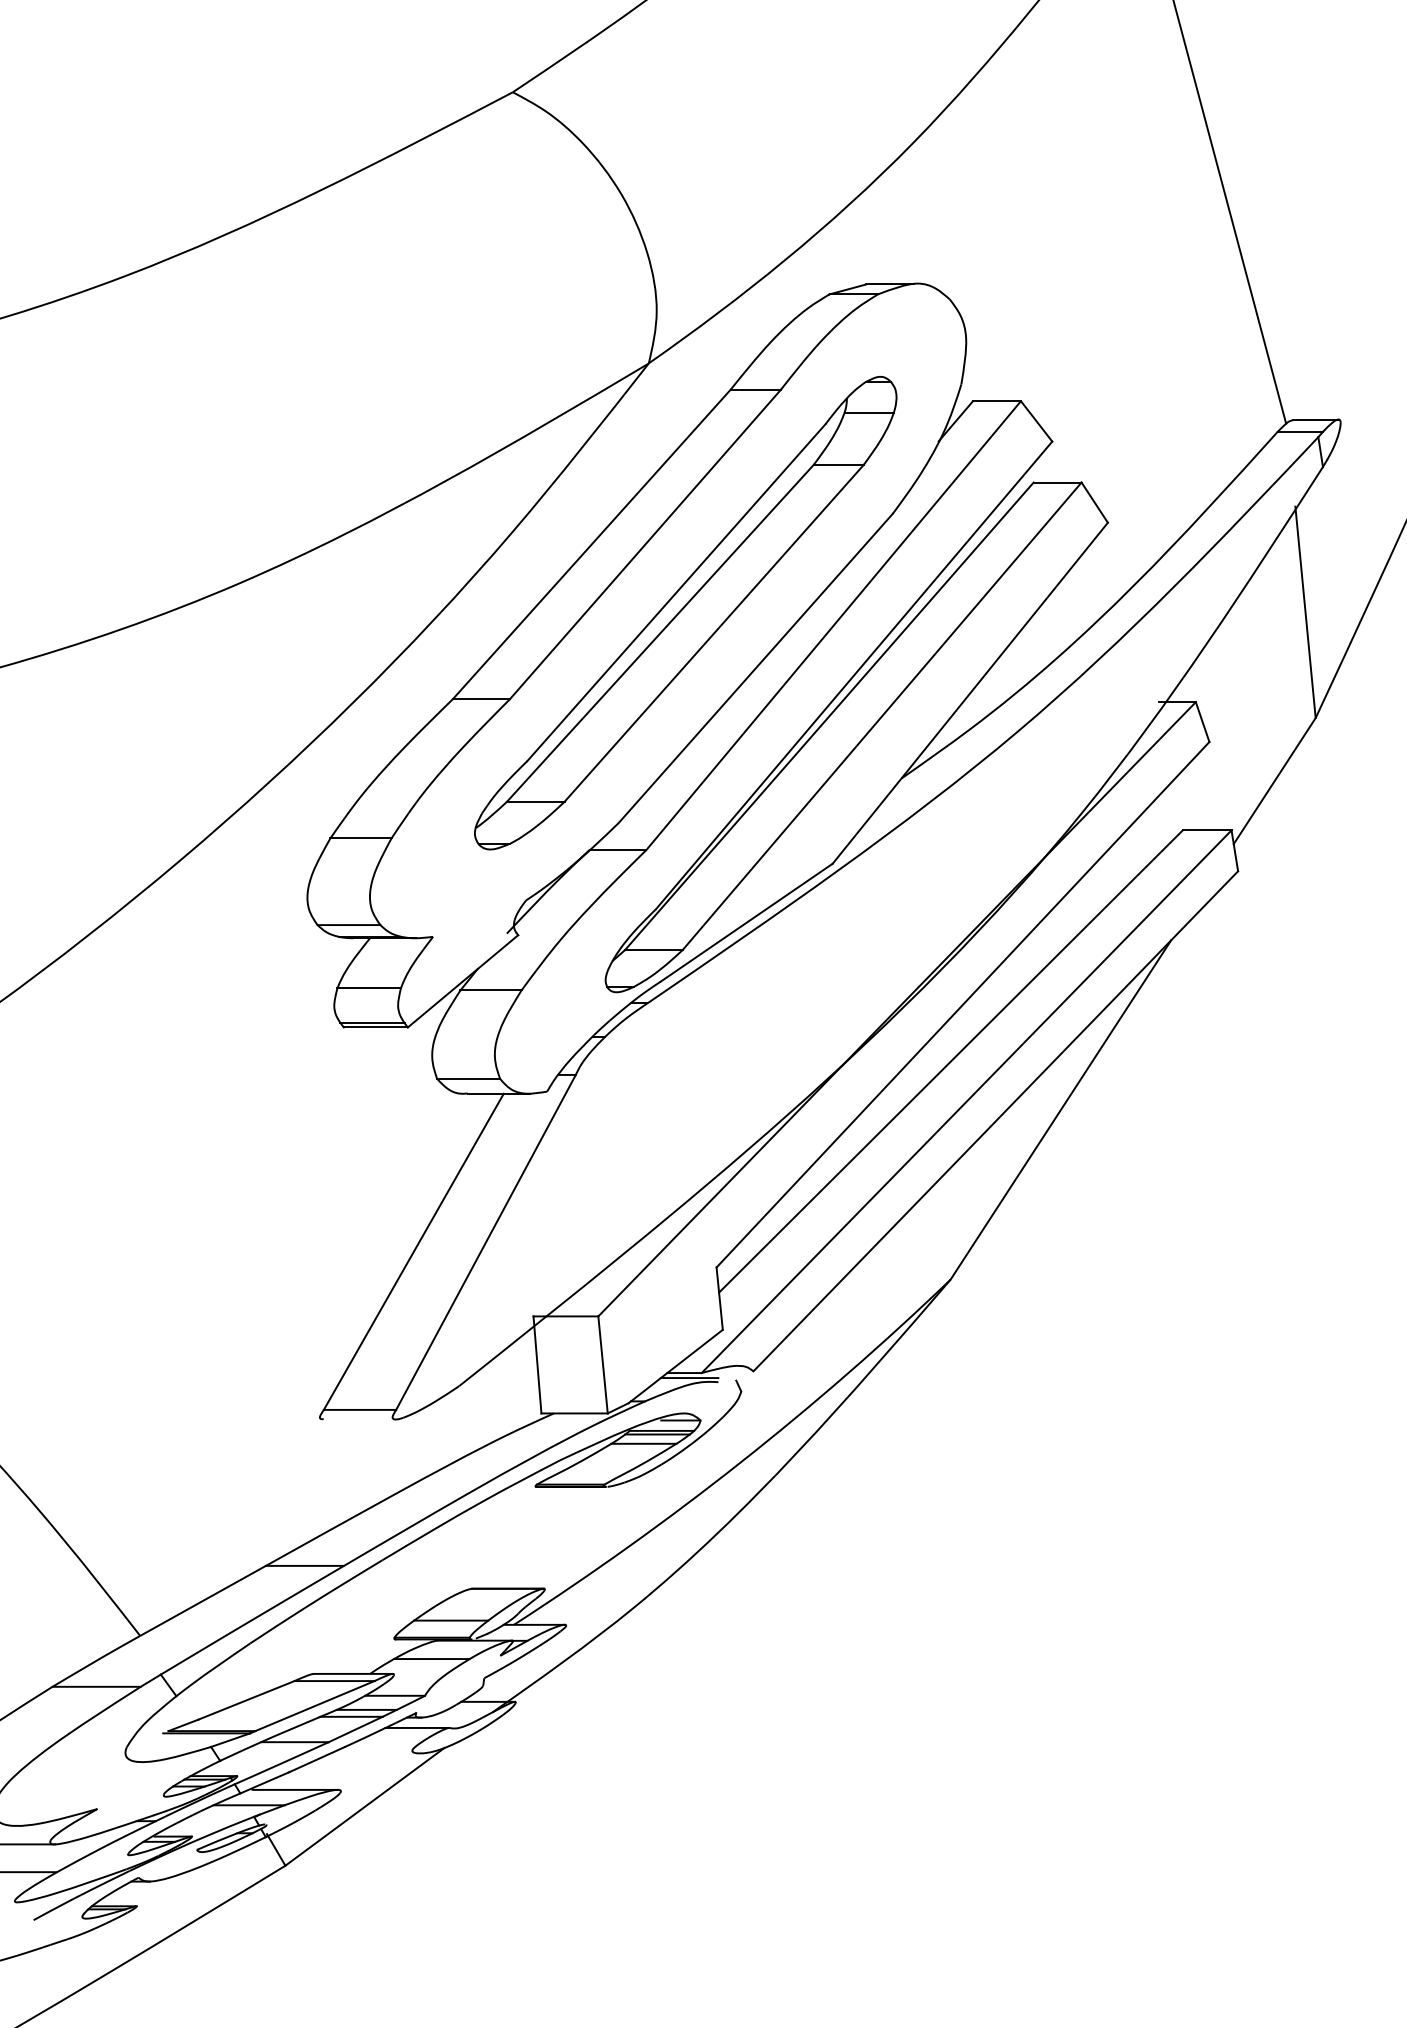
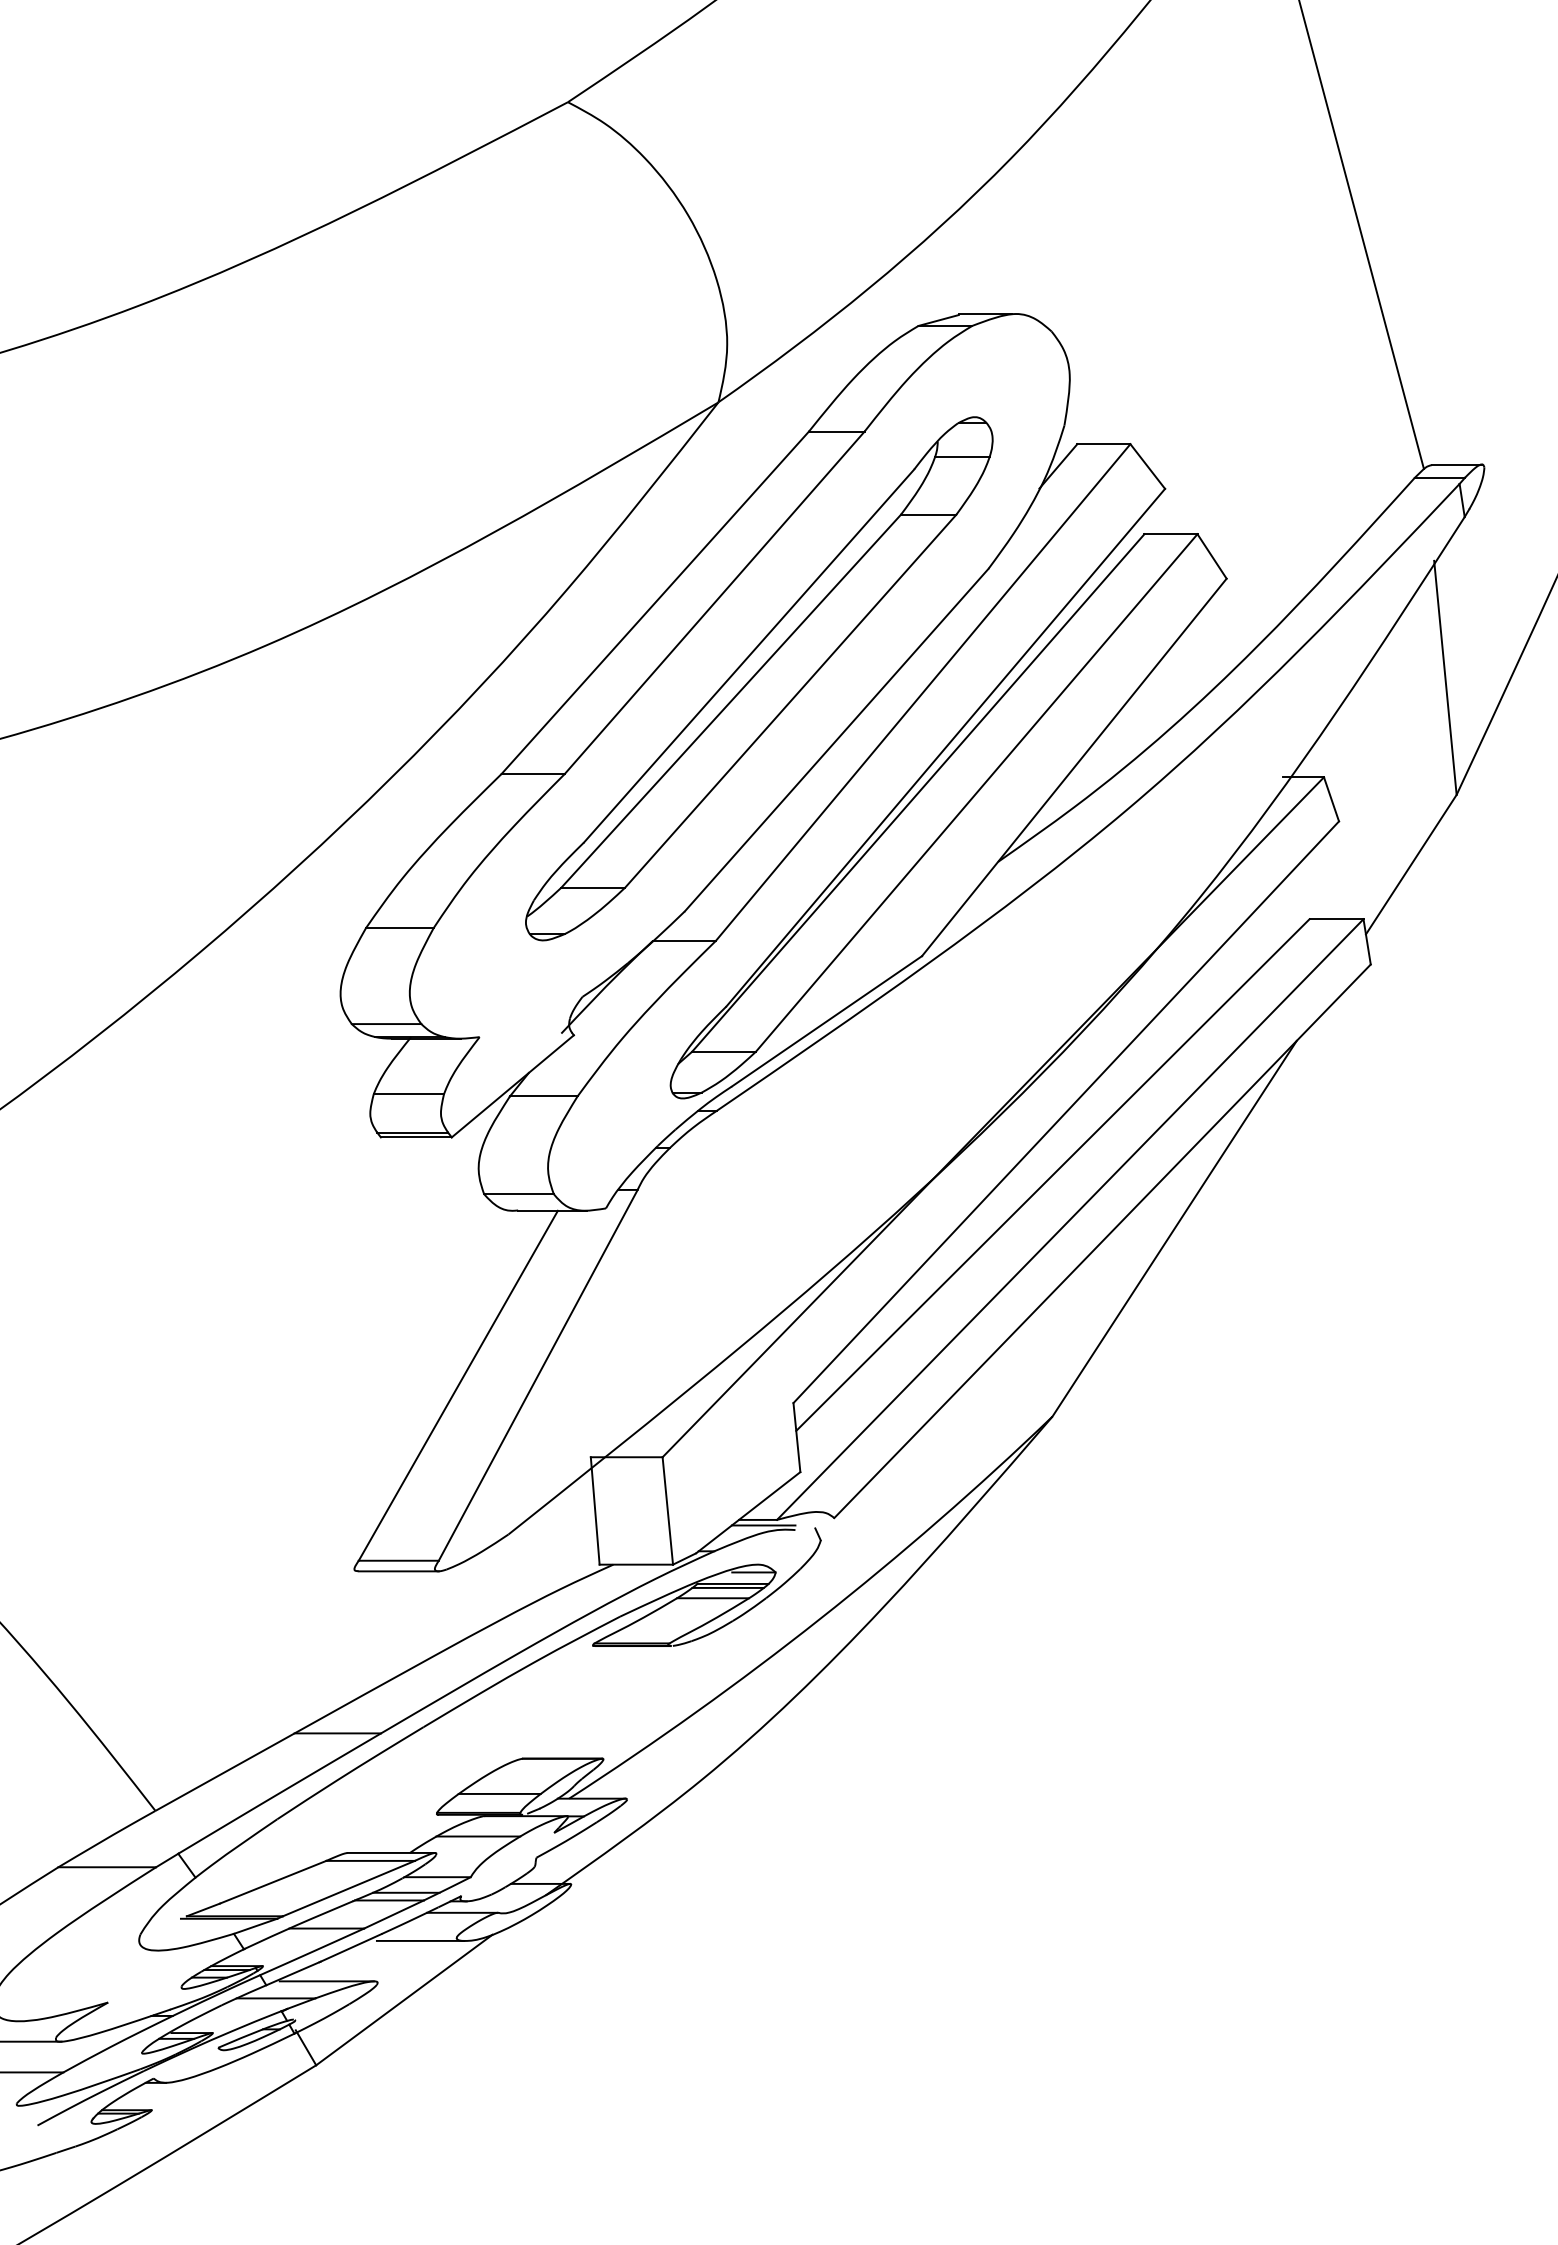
line: (359, 1419) -> (398, 1571), added
line: (379, 1752) -> (420, 1940), added

